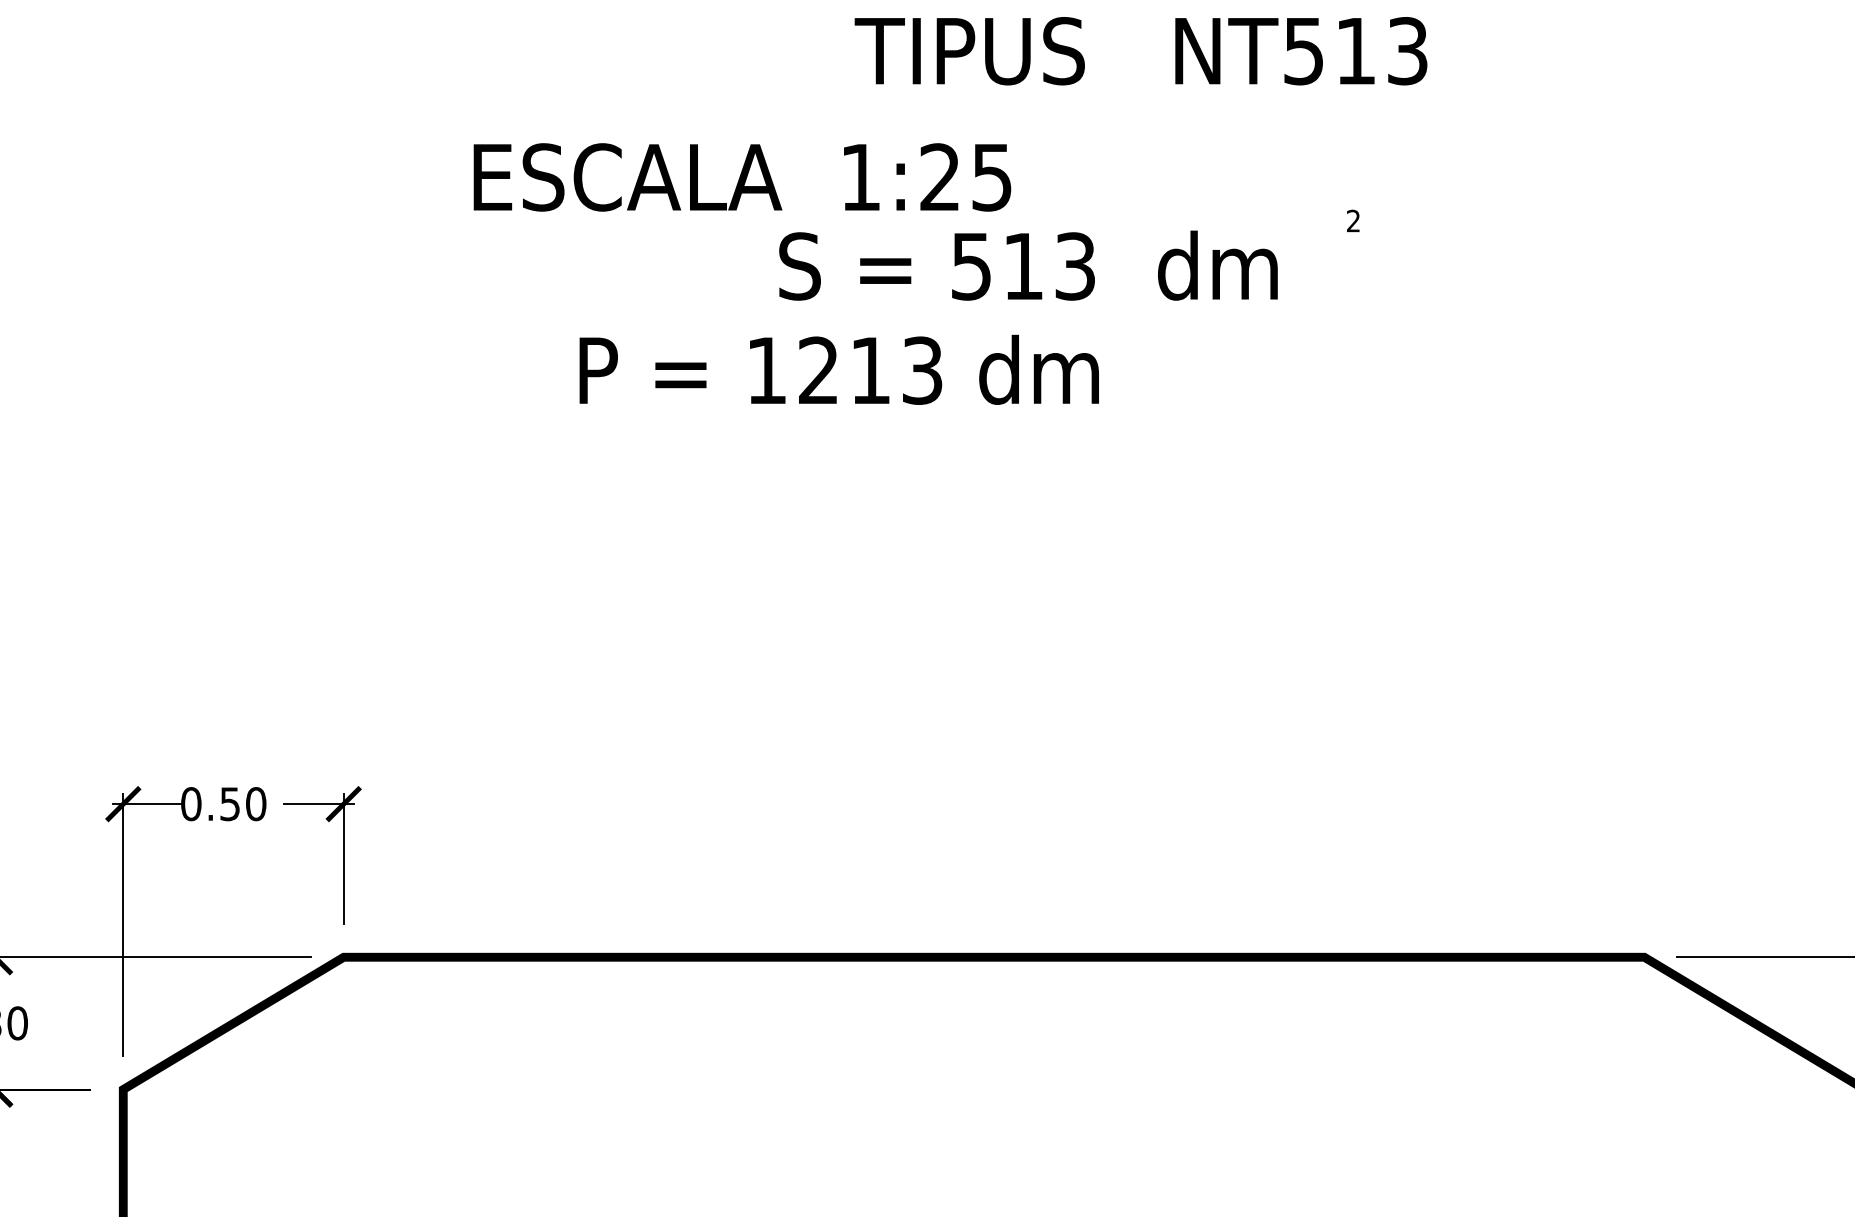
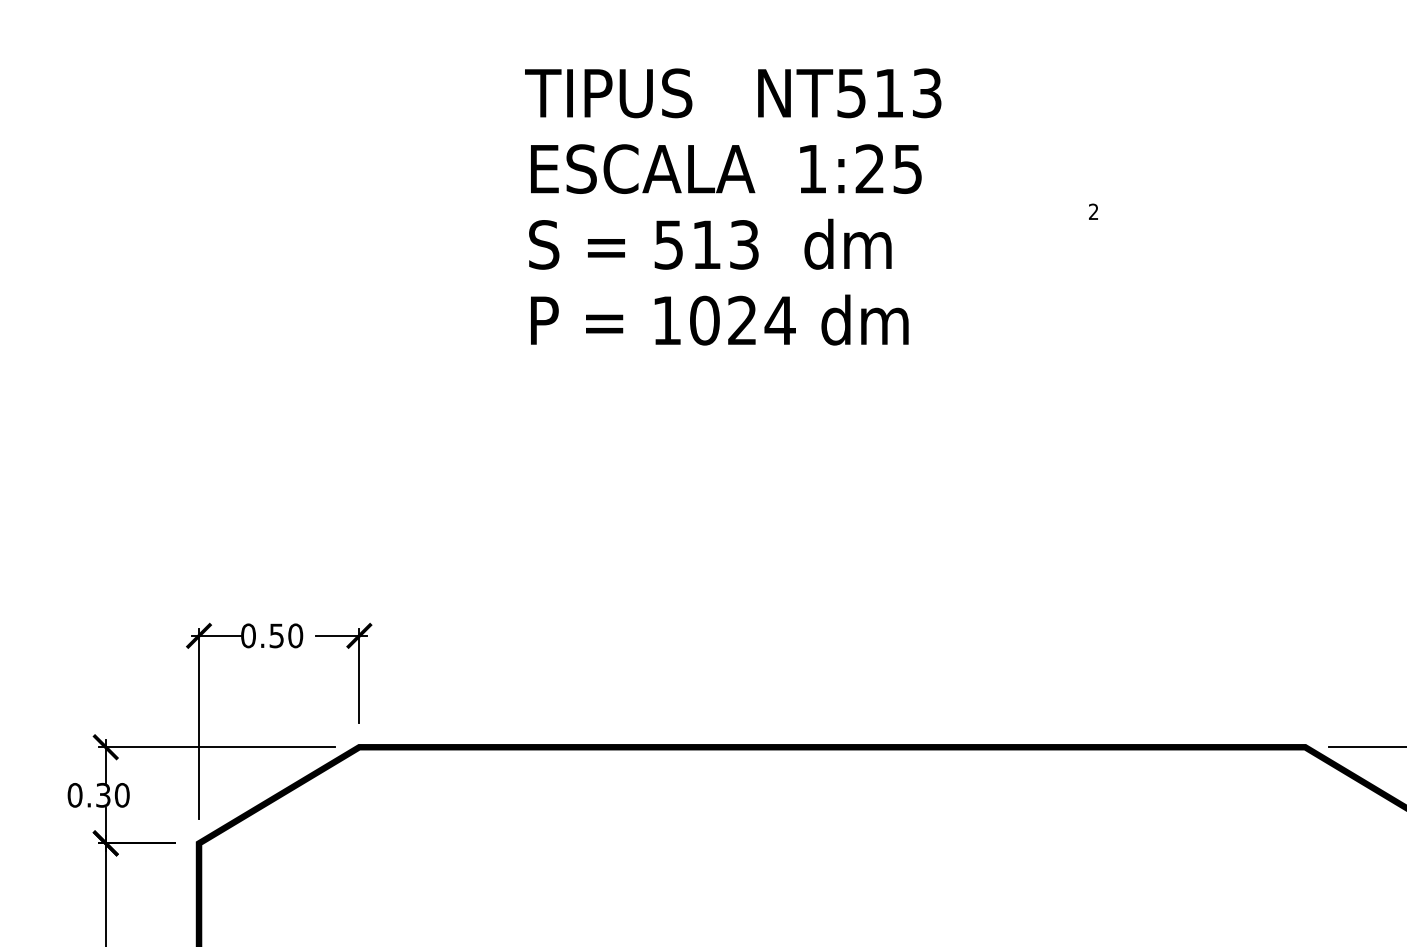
text: (1141, 51) -> (733, 93), moved
text: (742, 176) -> (726, 168), moved
text: (1028, 264) -> (710, 243), moved
text: (870, 370) -> (742, 320), 1213 -> 1024

